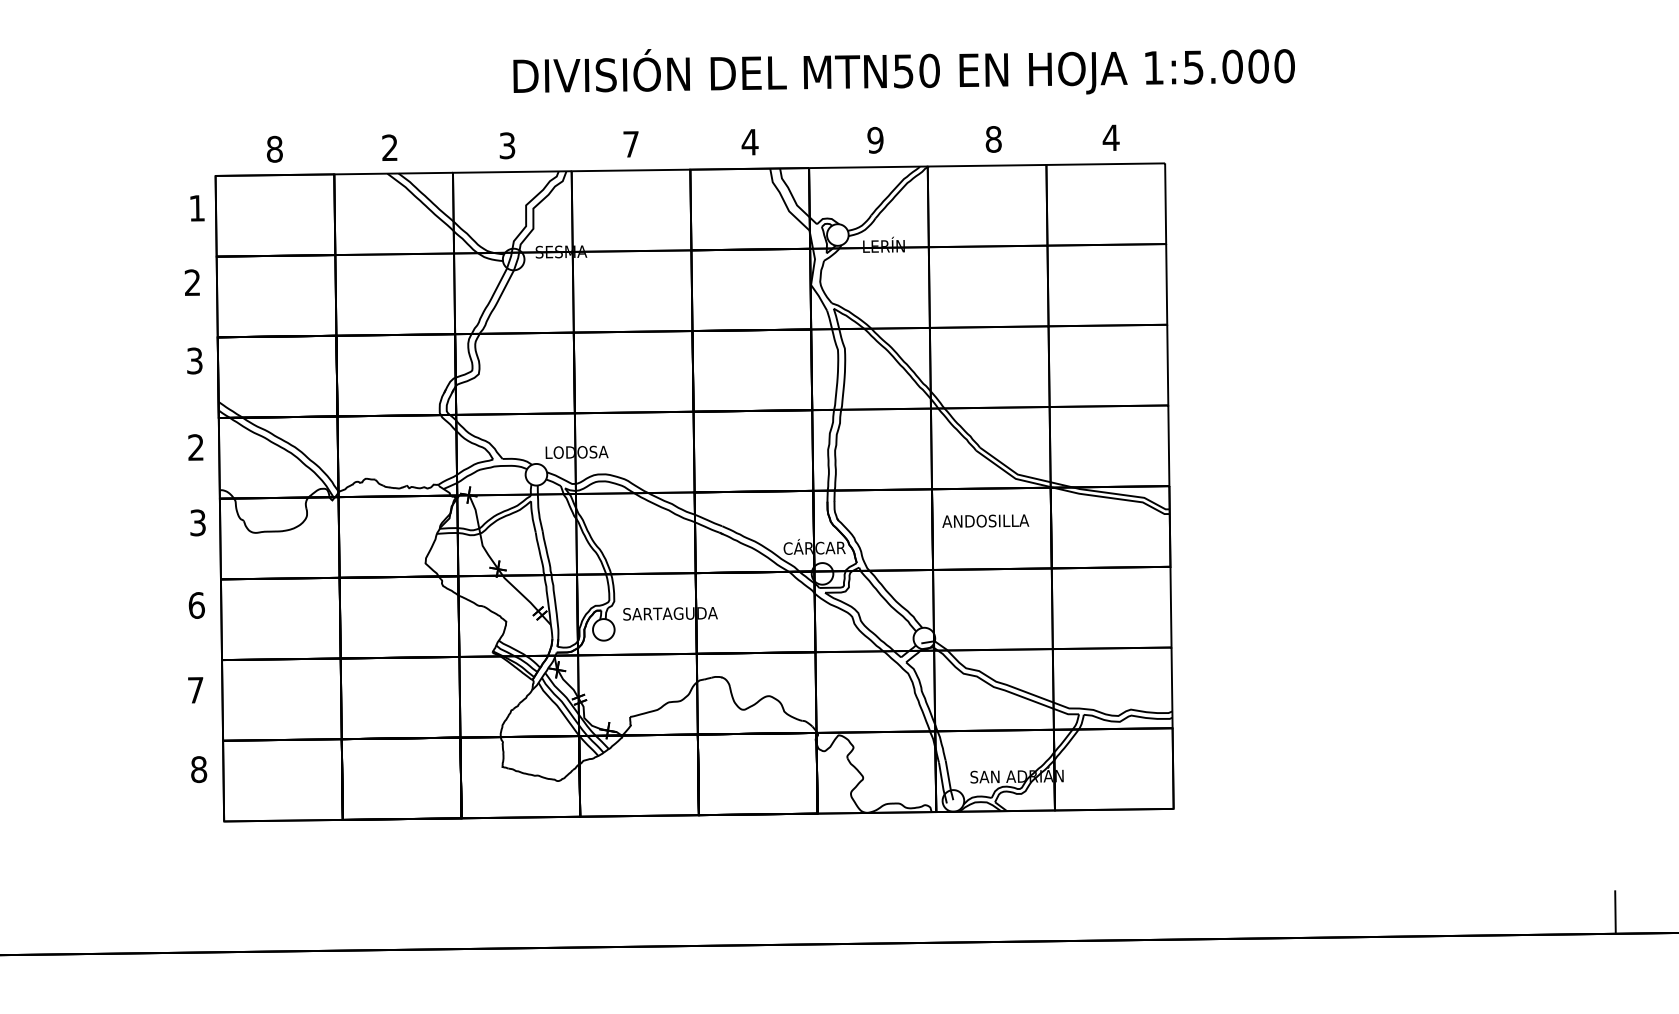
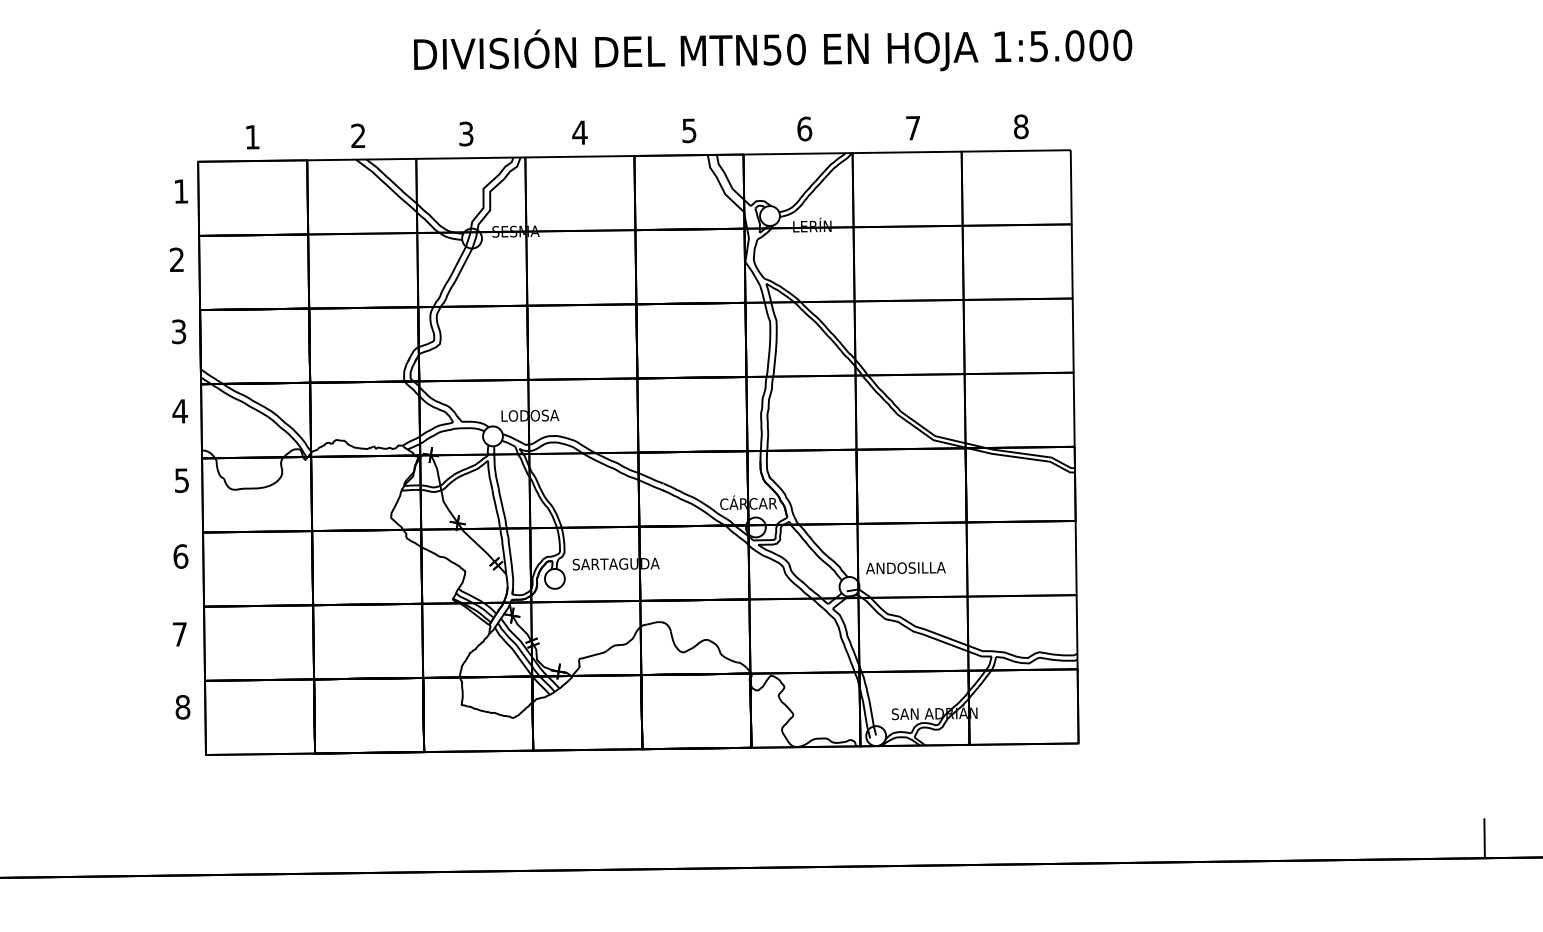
text: (903, 71) -> (772, 50), moved
text: (1110, 137) -> (1020, 126), 4 -> 8
text: (875, 139) -> (804, 128), 9 -> 6
text: (993, 139) -> (913, 128), 8 -> 7
text: (749, 142) -> (688, 131), 4 -> 5
text: (630, 144) -> (579, 132), 7 -> 4
text: (274, 148) -> (252, 136), 8 -> 1
text: (195, 447) -> (179, 411), 2 -> 4
text: (985, 520) -> (905, 567), moved
text: (197, 522) -> (181, 480), 3 -> 5

